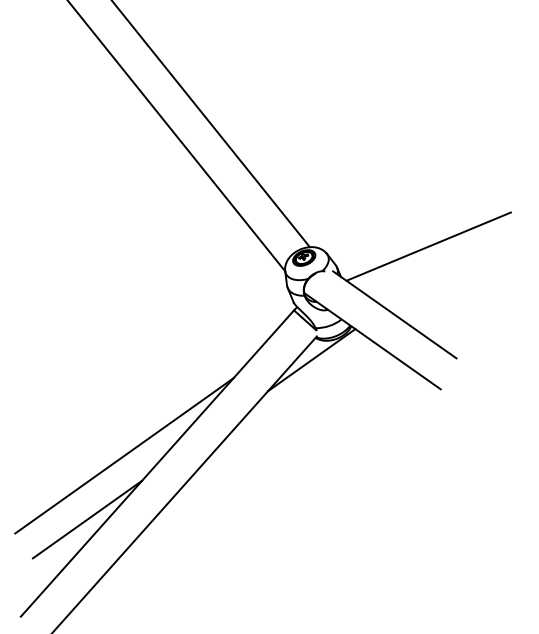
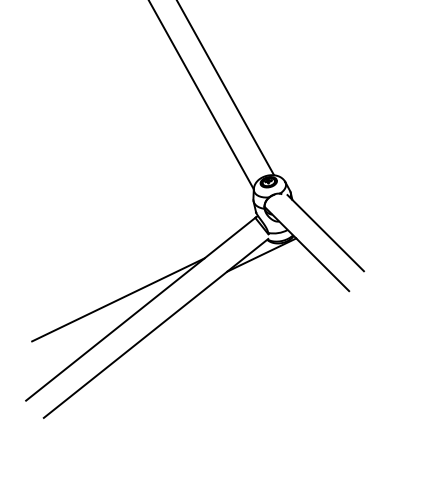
line: (428, 247) -> (357, 189), removed
line: (87, 519) -> (84, 340), removed

